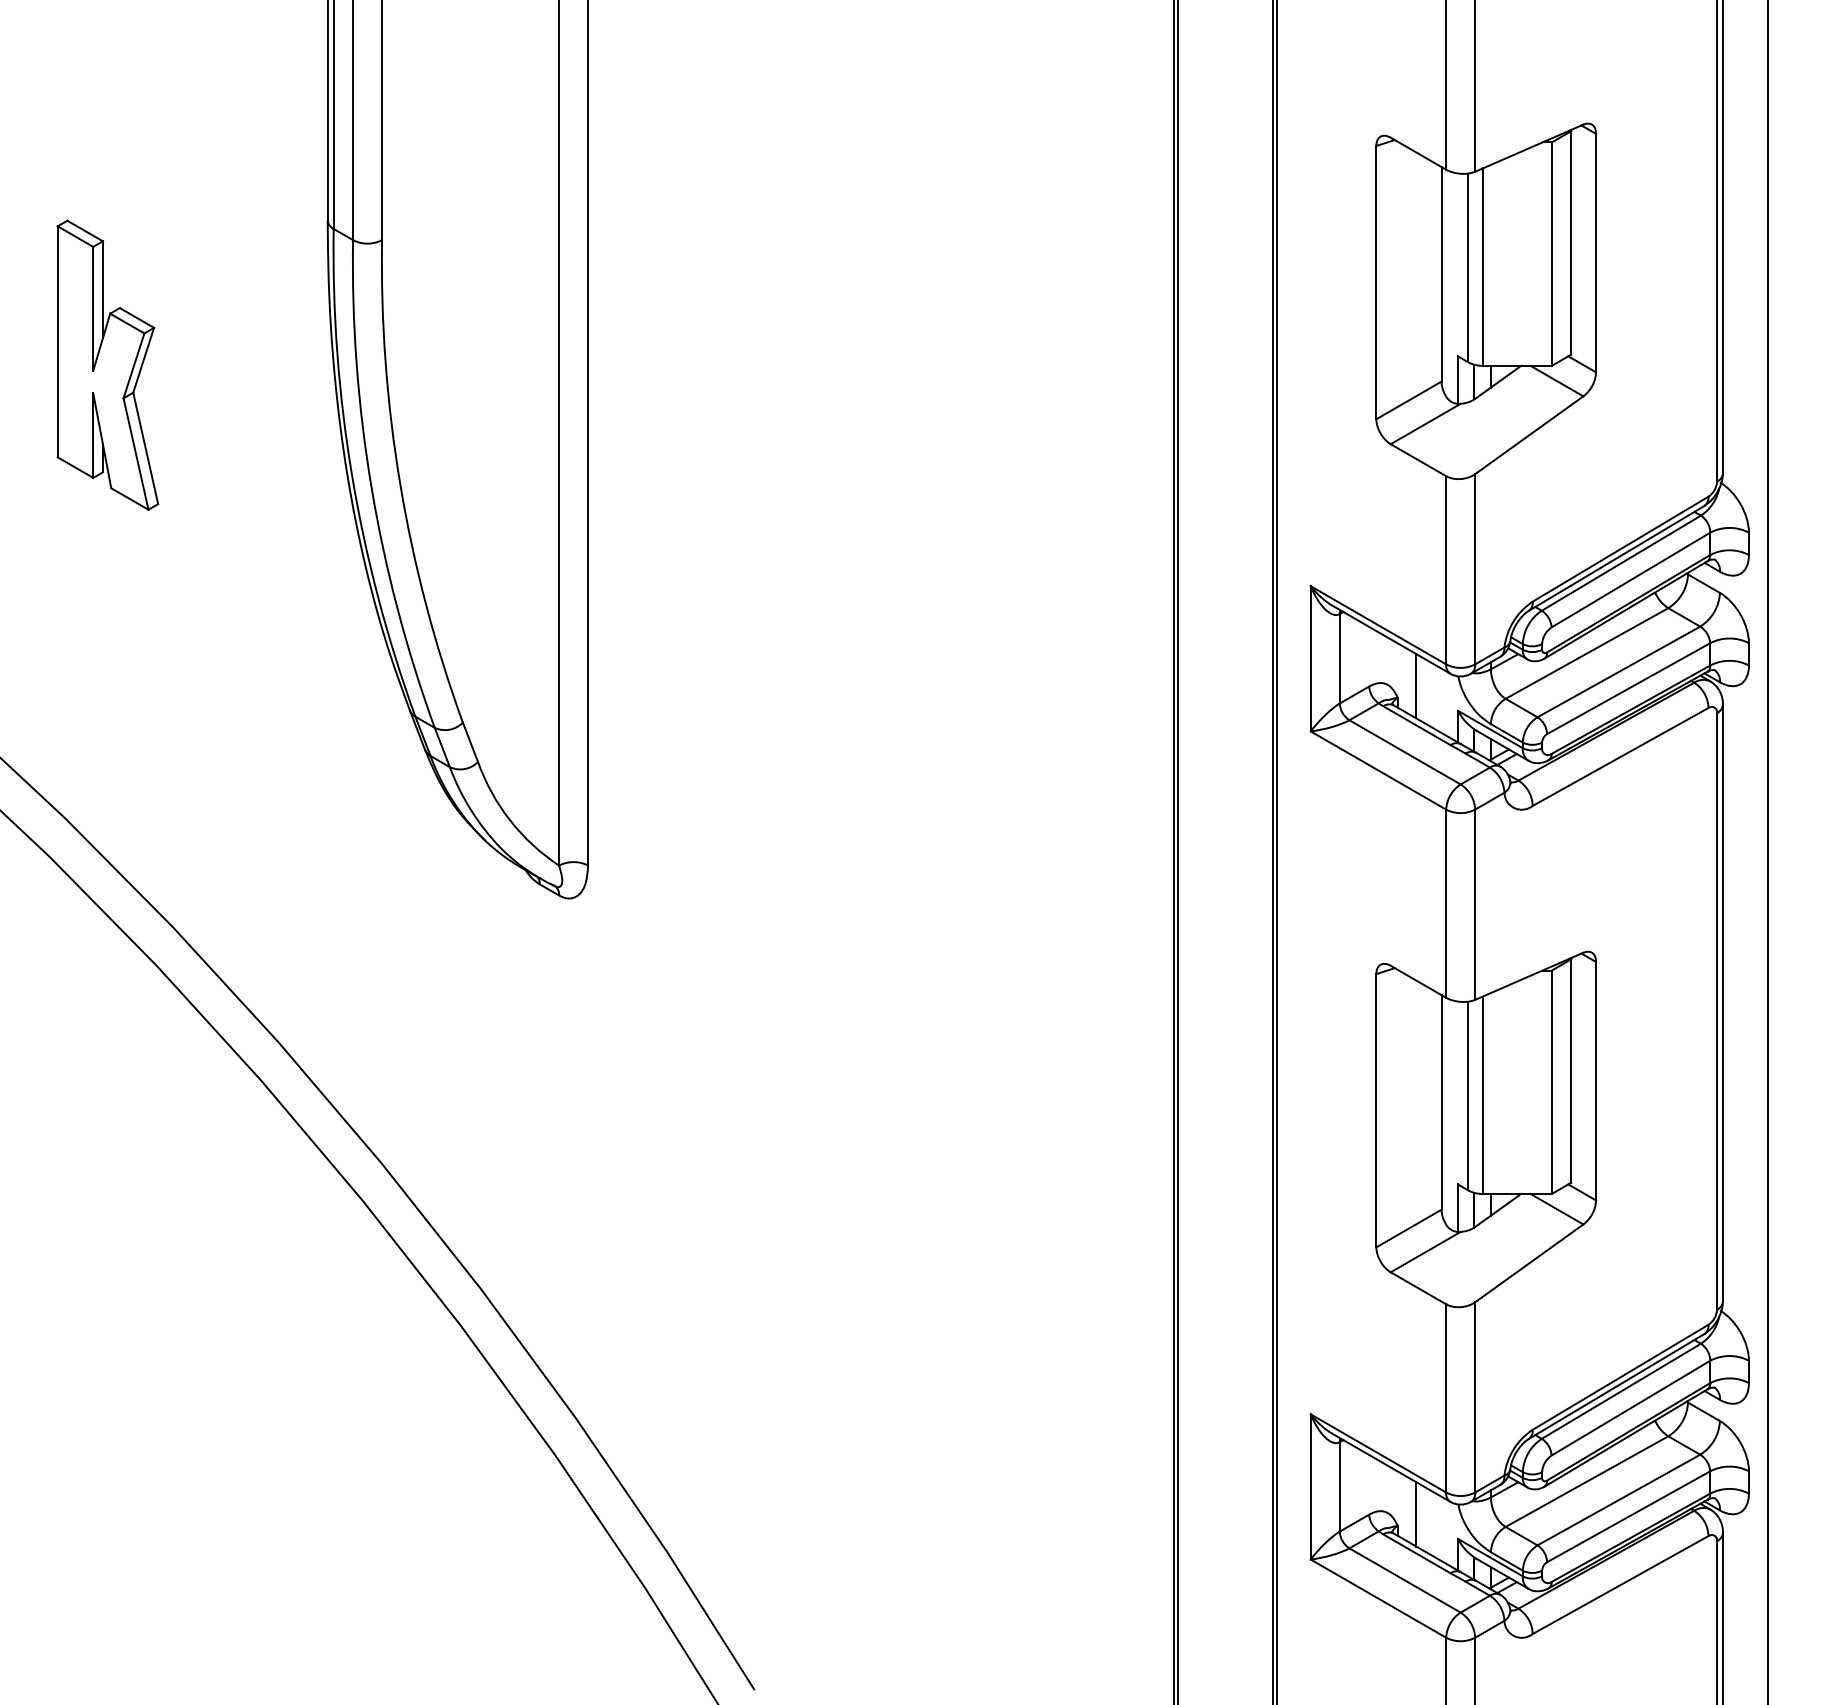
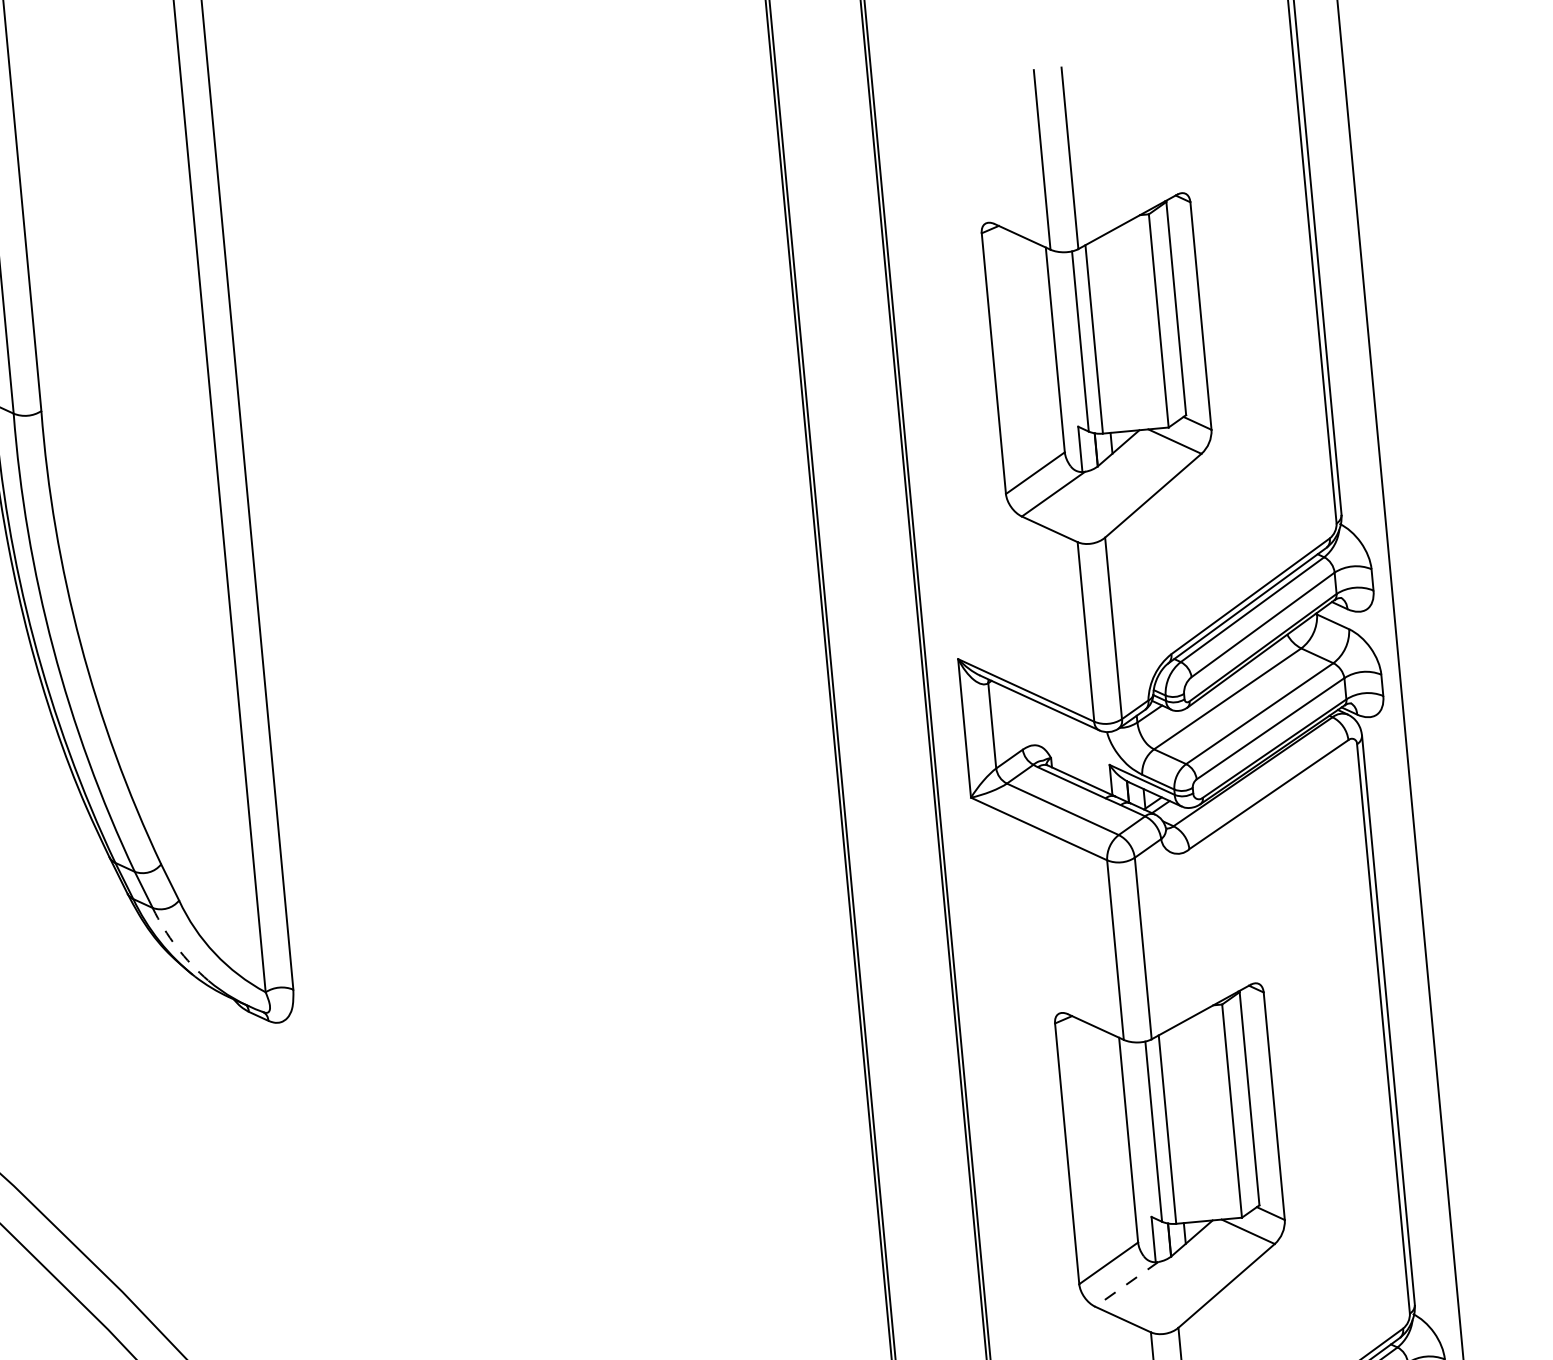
line: (1416, 686) -> (1067, 745), removed
arc: (471, 810) -> (177, 947), solid -> dashed
line: (1425, 1252) -> (1126, 1284), solid -> dashed

